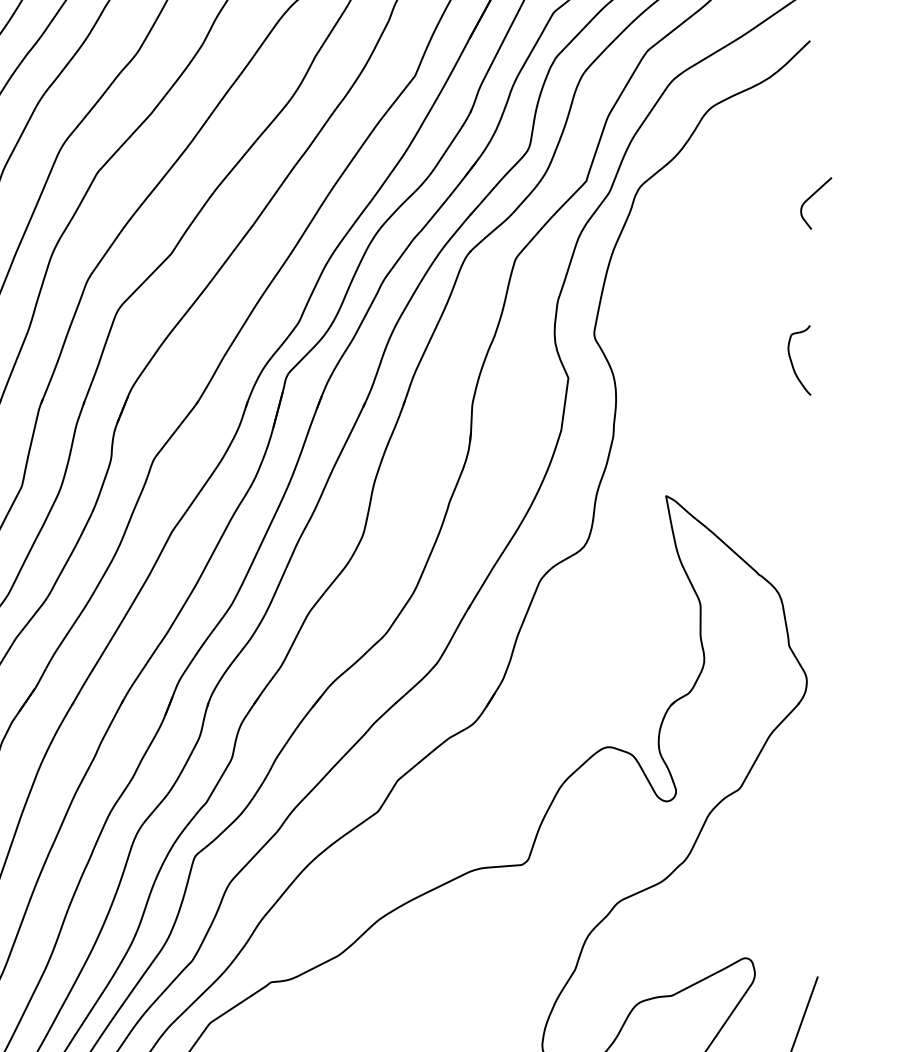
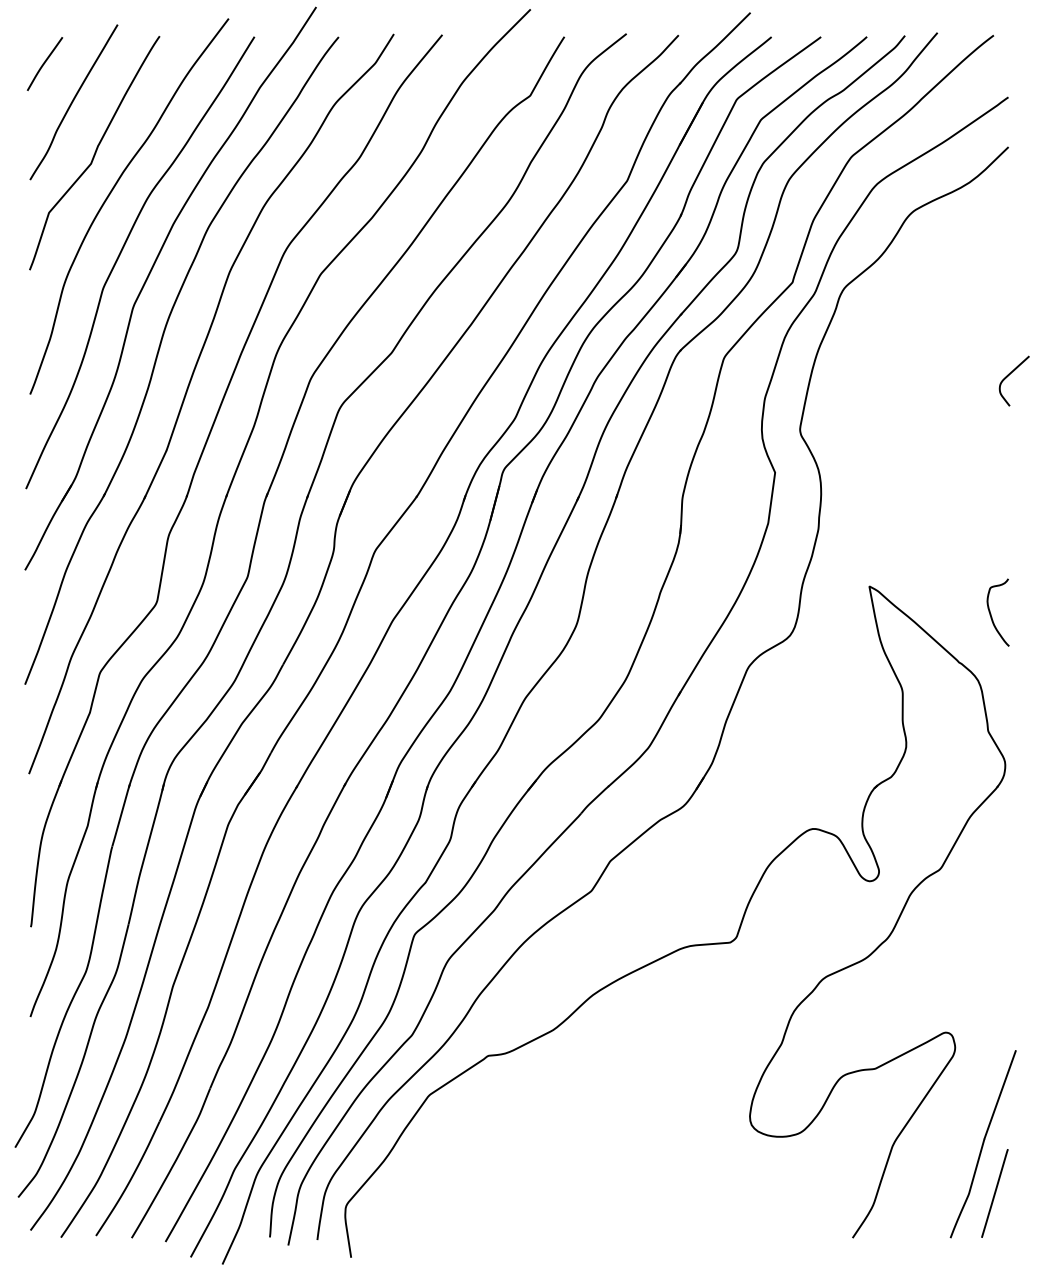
curve: (811, 197) -> (1009, 375), moved
curve: (792, 361) -> (991, 613), moved

